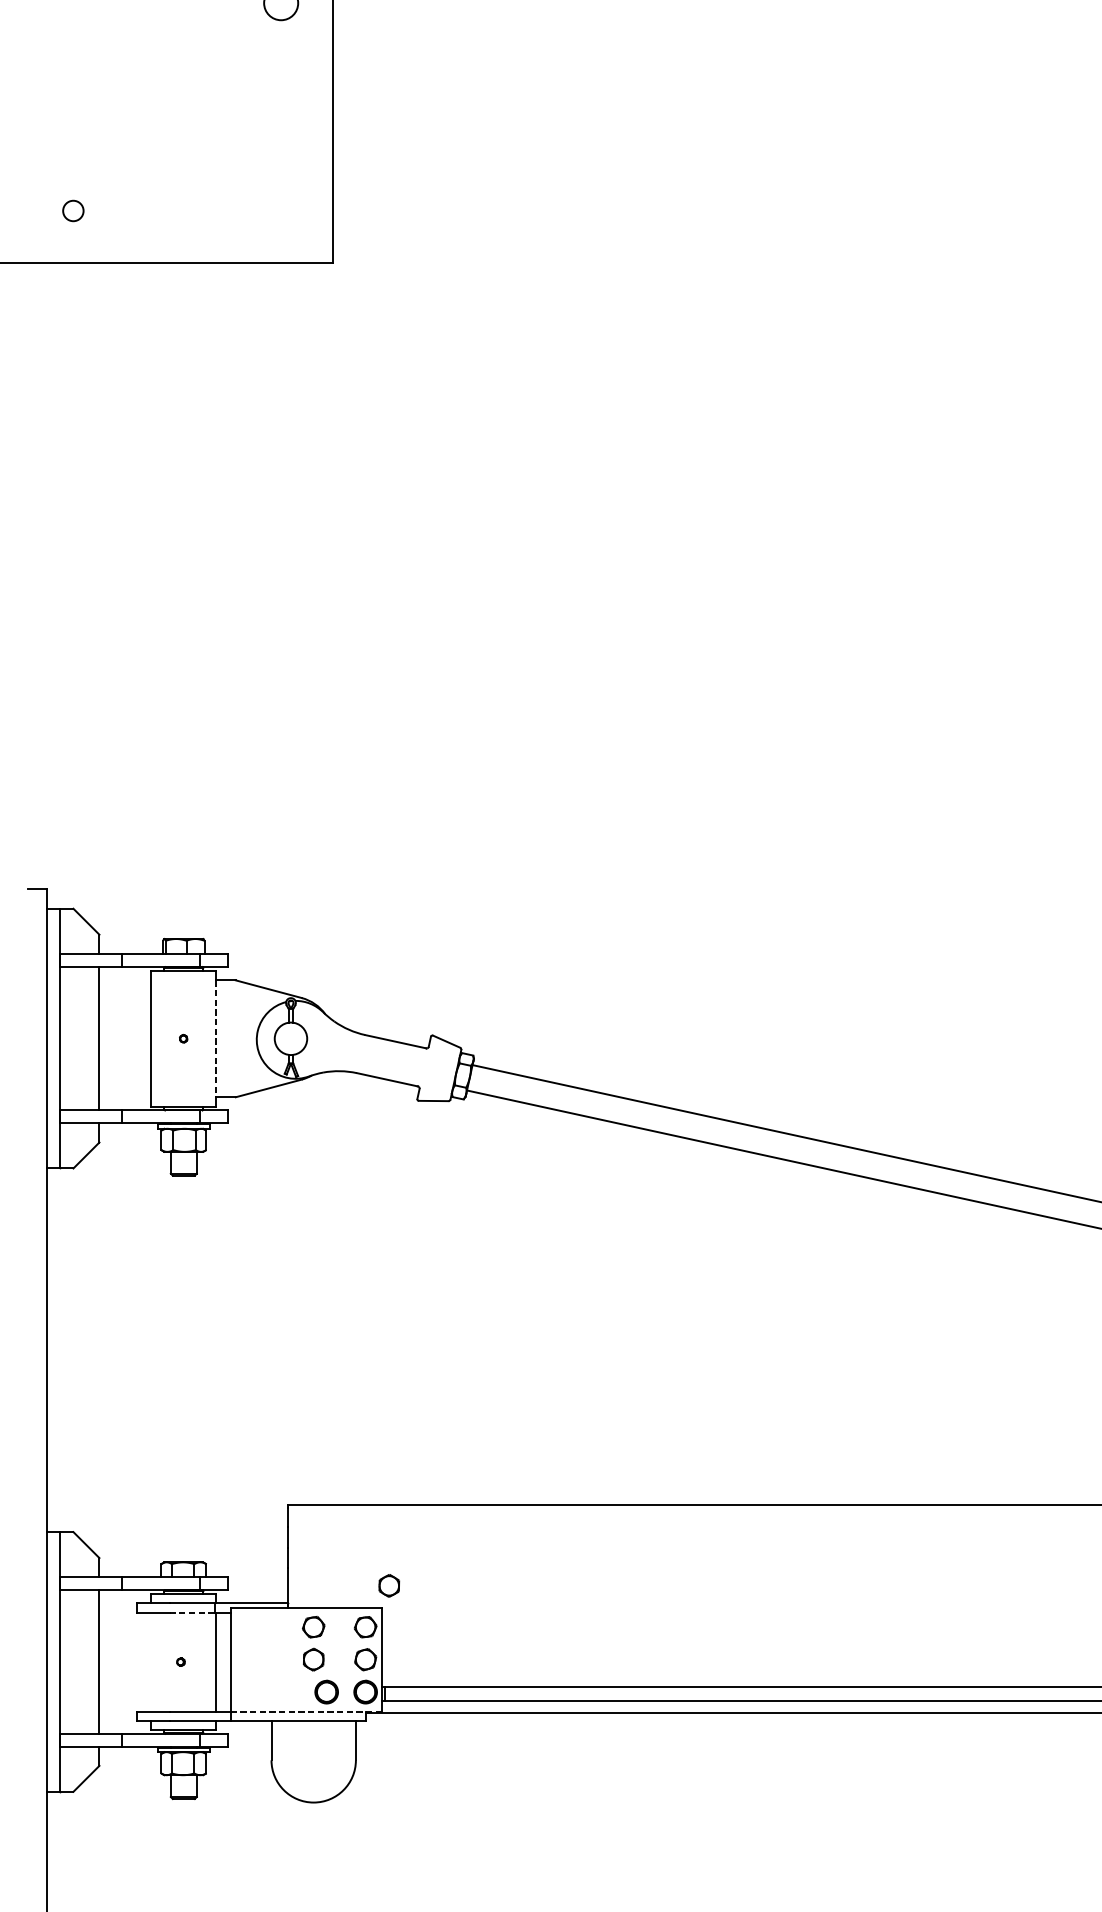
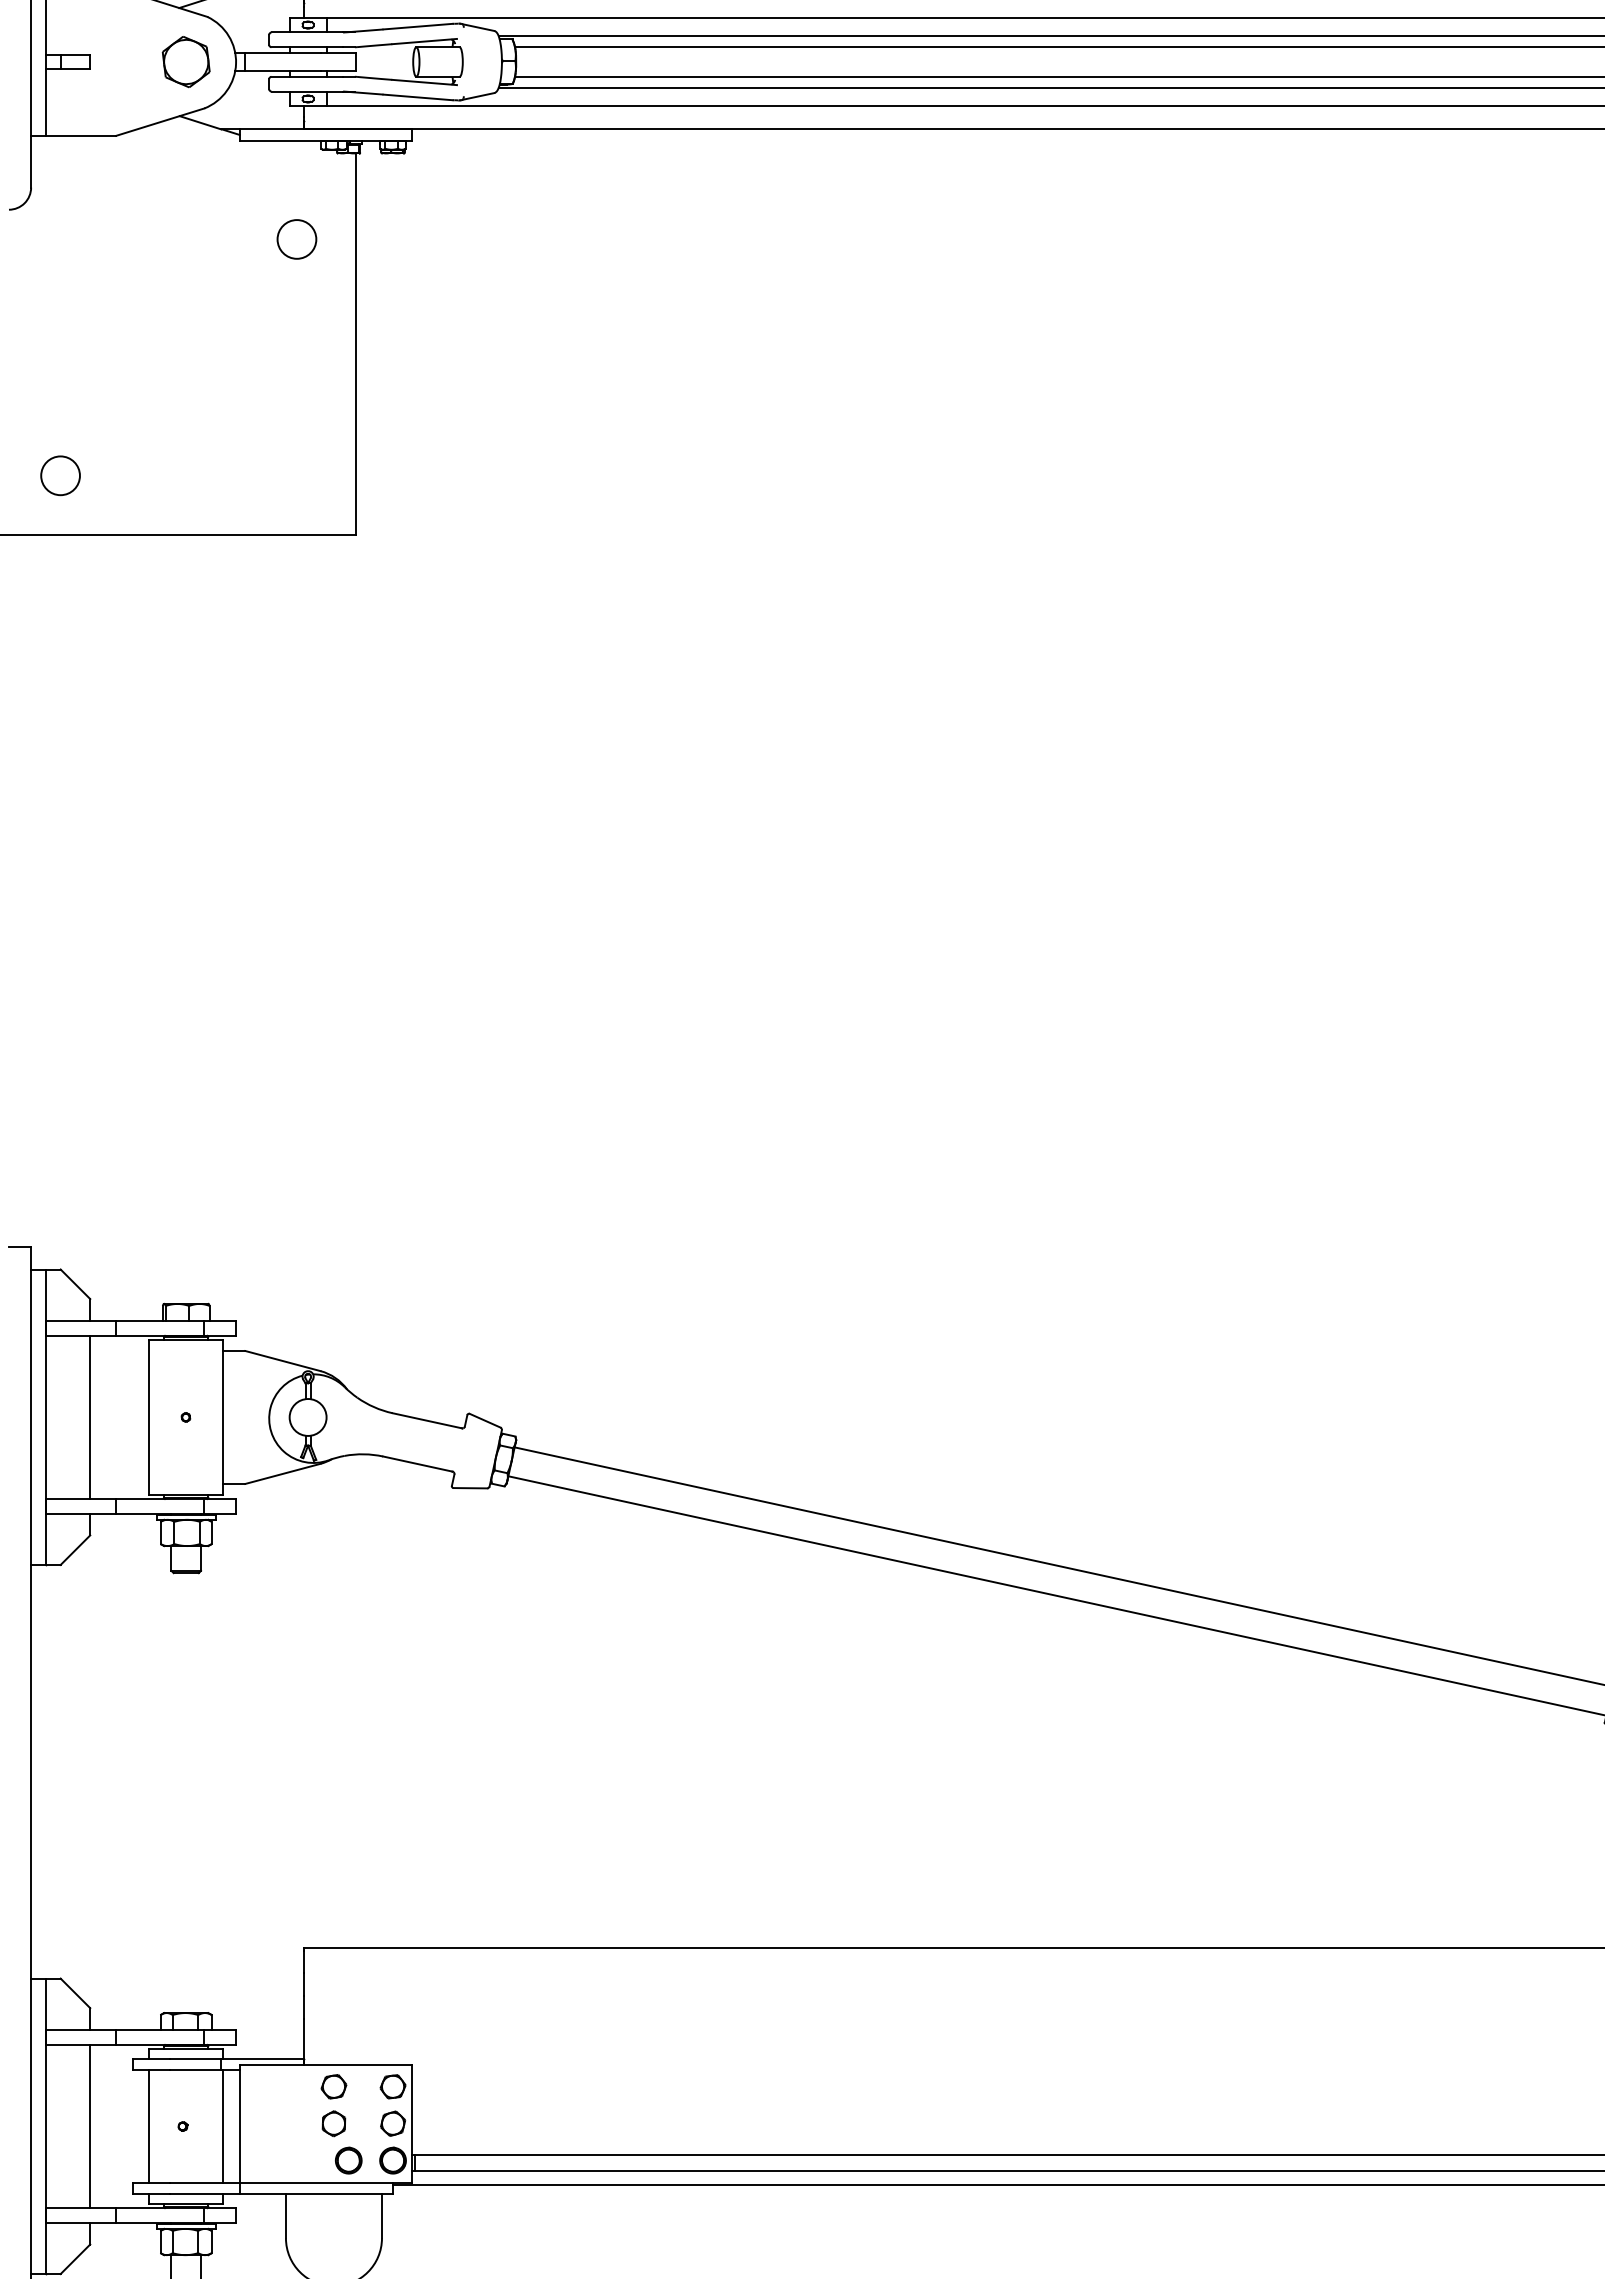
circle: (73, 210) -> (60, 475), size x1.67
line: (216, 1038) -> (223, 1417), dashed -> solid
part: (388, 1585) -> (419, 2039), removed
line: (191, 1612) -> (195, 2070), dashed -> solid
line: (151, 1662) -> (149, 2126), added
line: (306, 1711) -> (325, 2182), dashed -> solid

